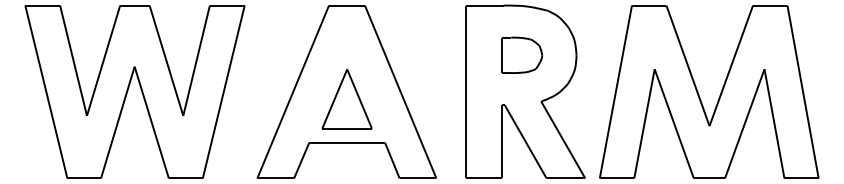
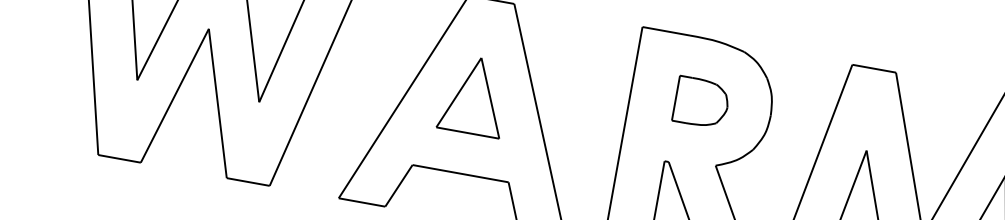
part: (346, 99) -> (473, 95), moved

